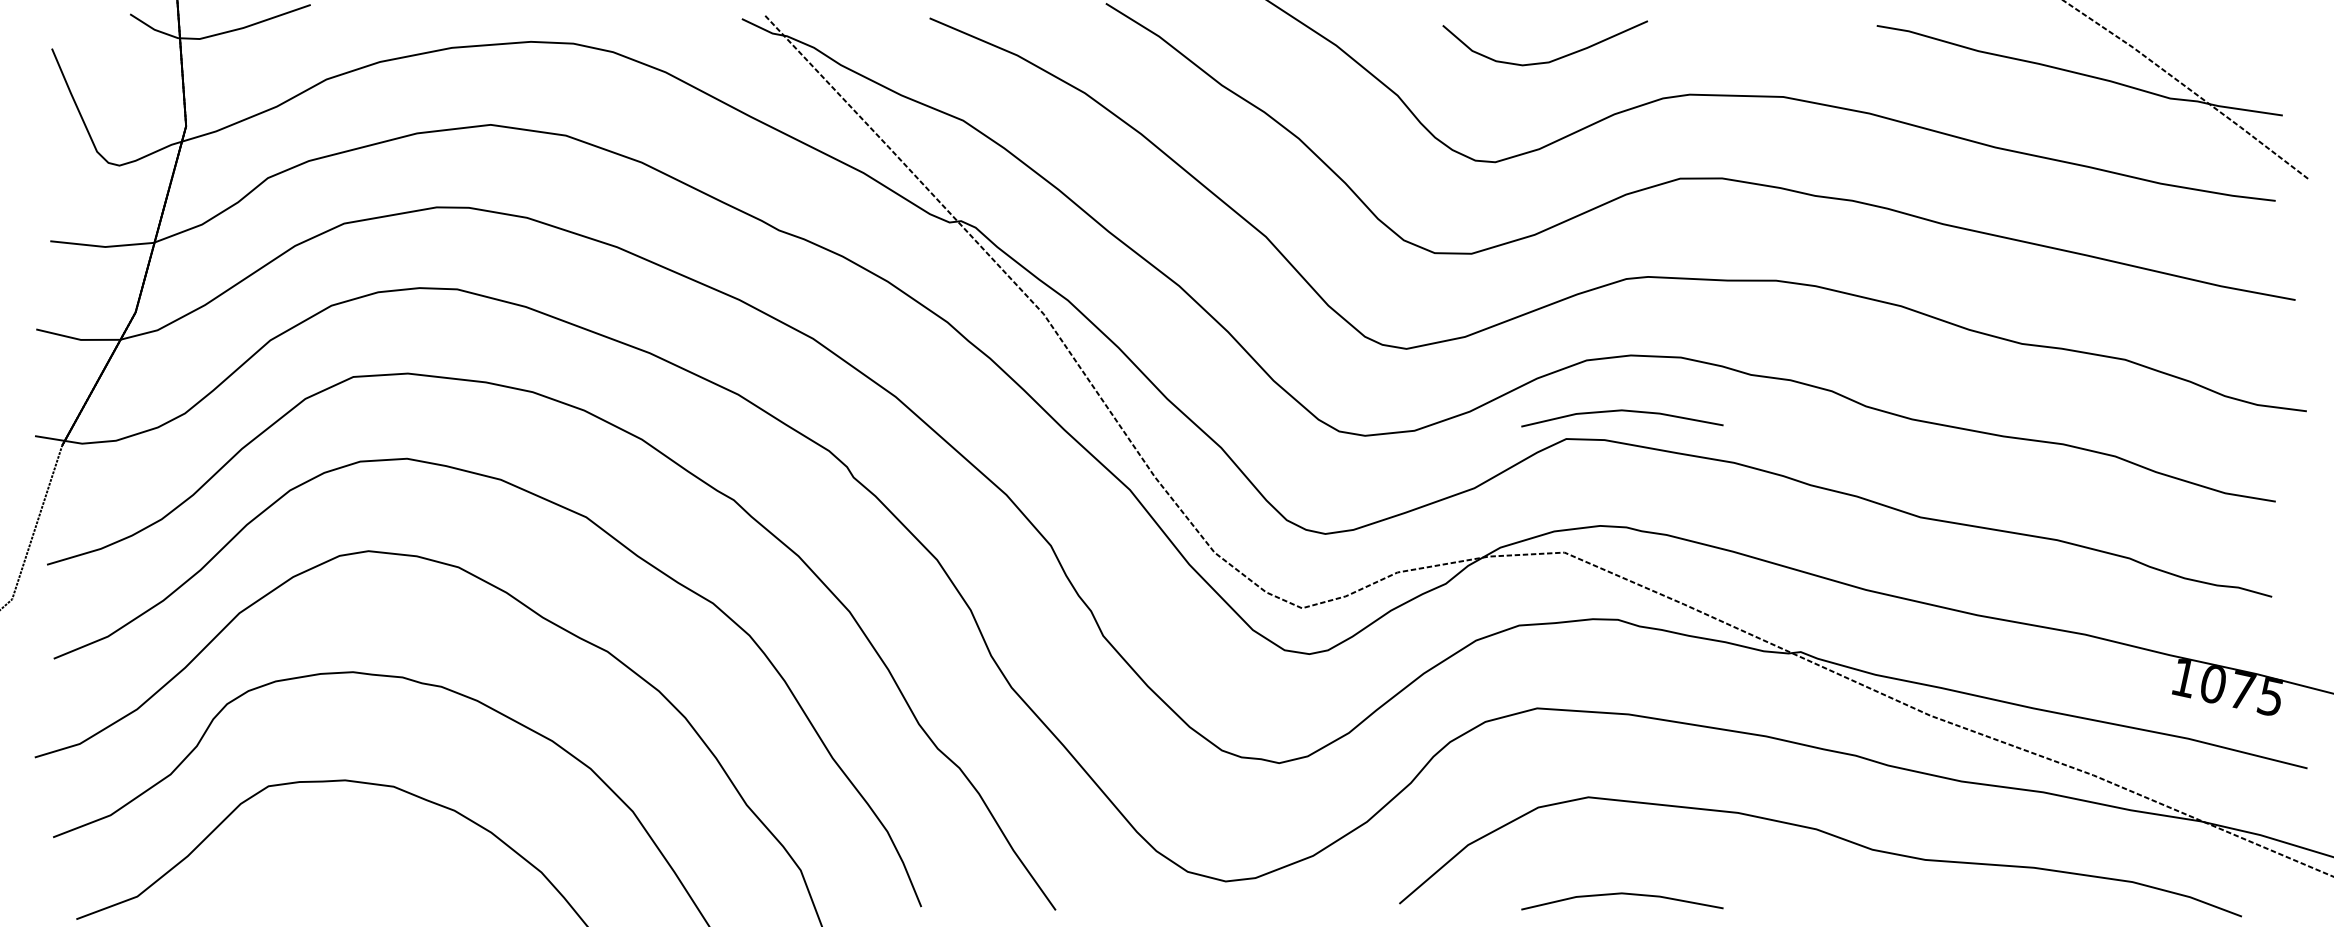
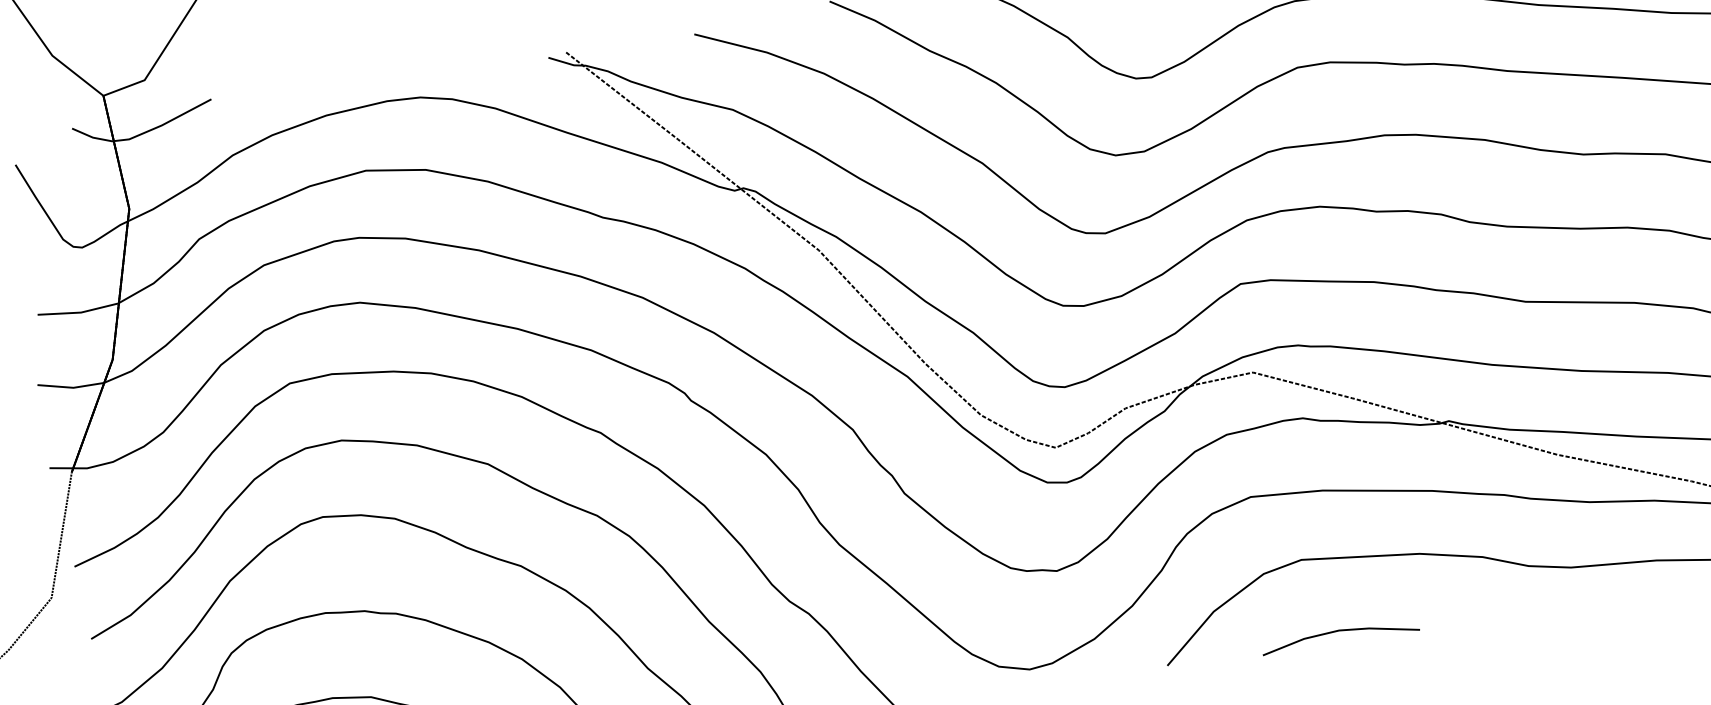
line: (1622, 411) -> (1280, 255), removed

